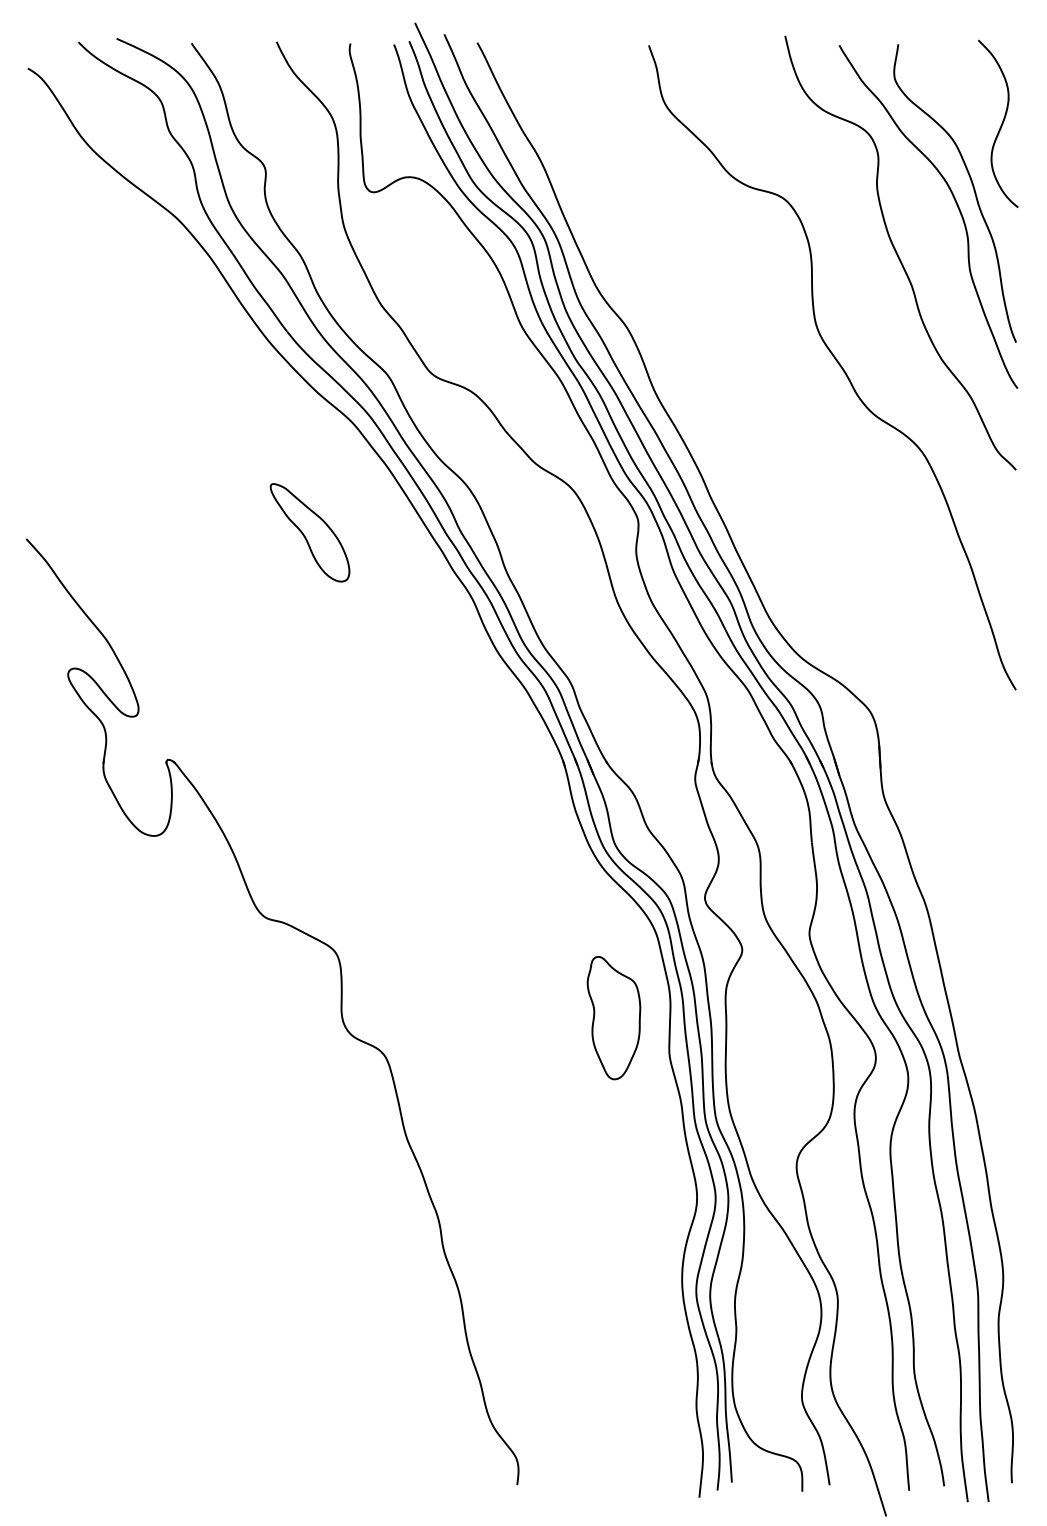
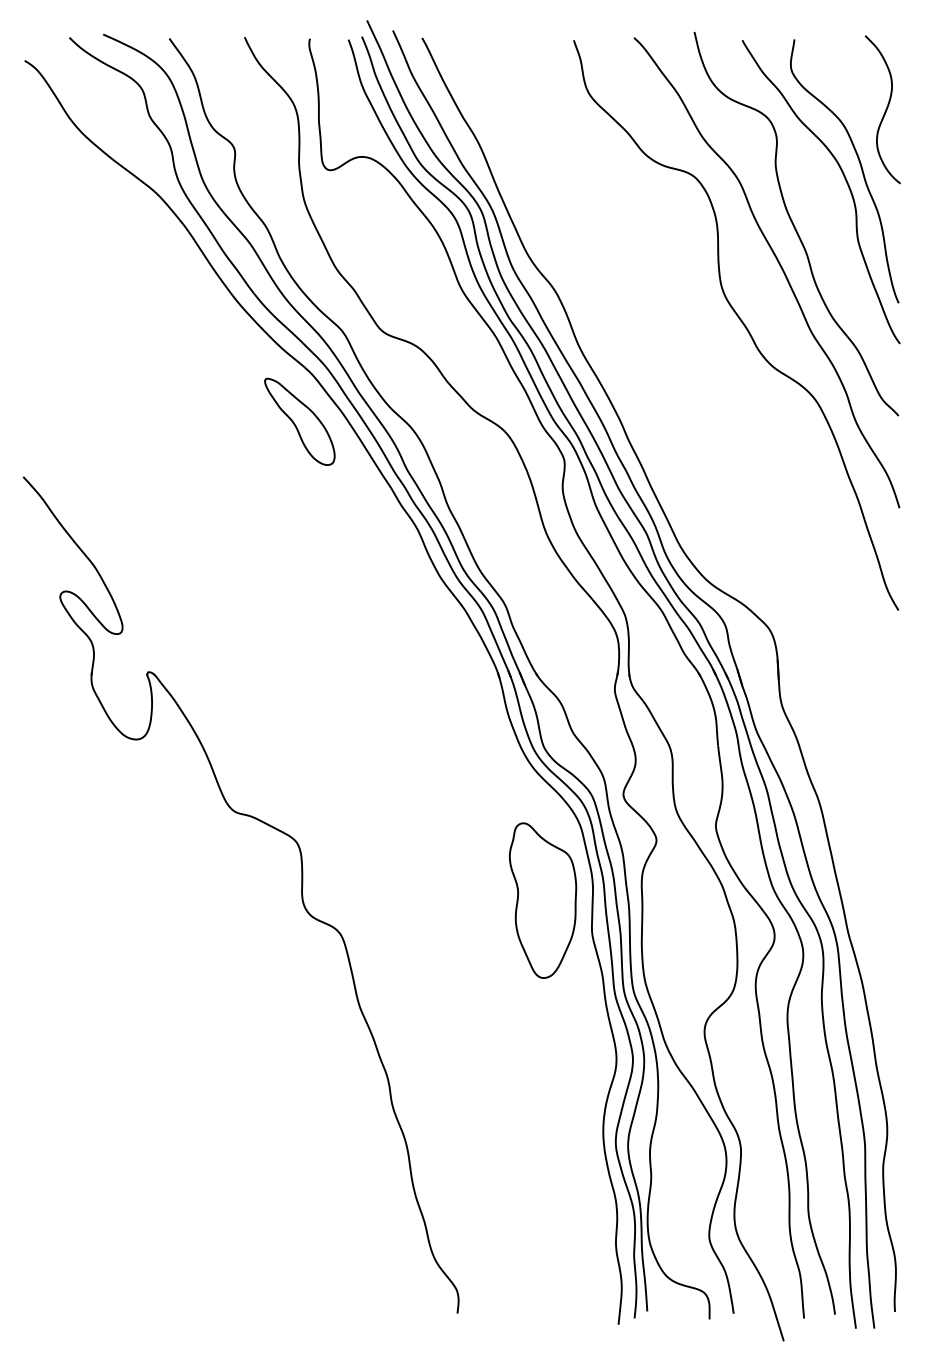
curve: (881, 300) -> (779, 265), added
part: (309, 532) -> (299, 421), moved
part: (613, 1017) -> (542, 900), size x1.43

